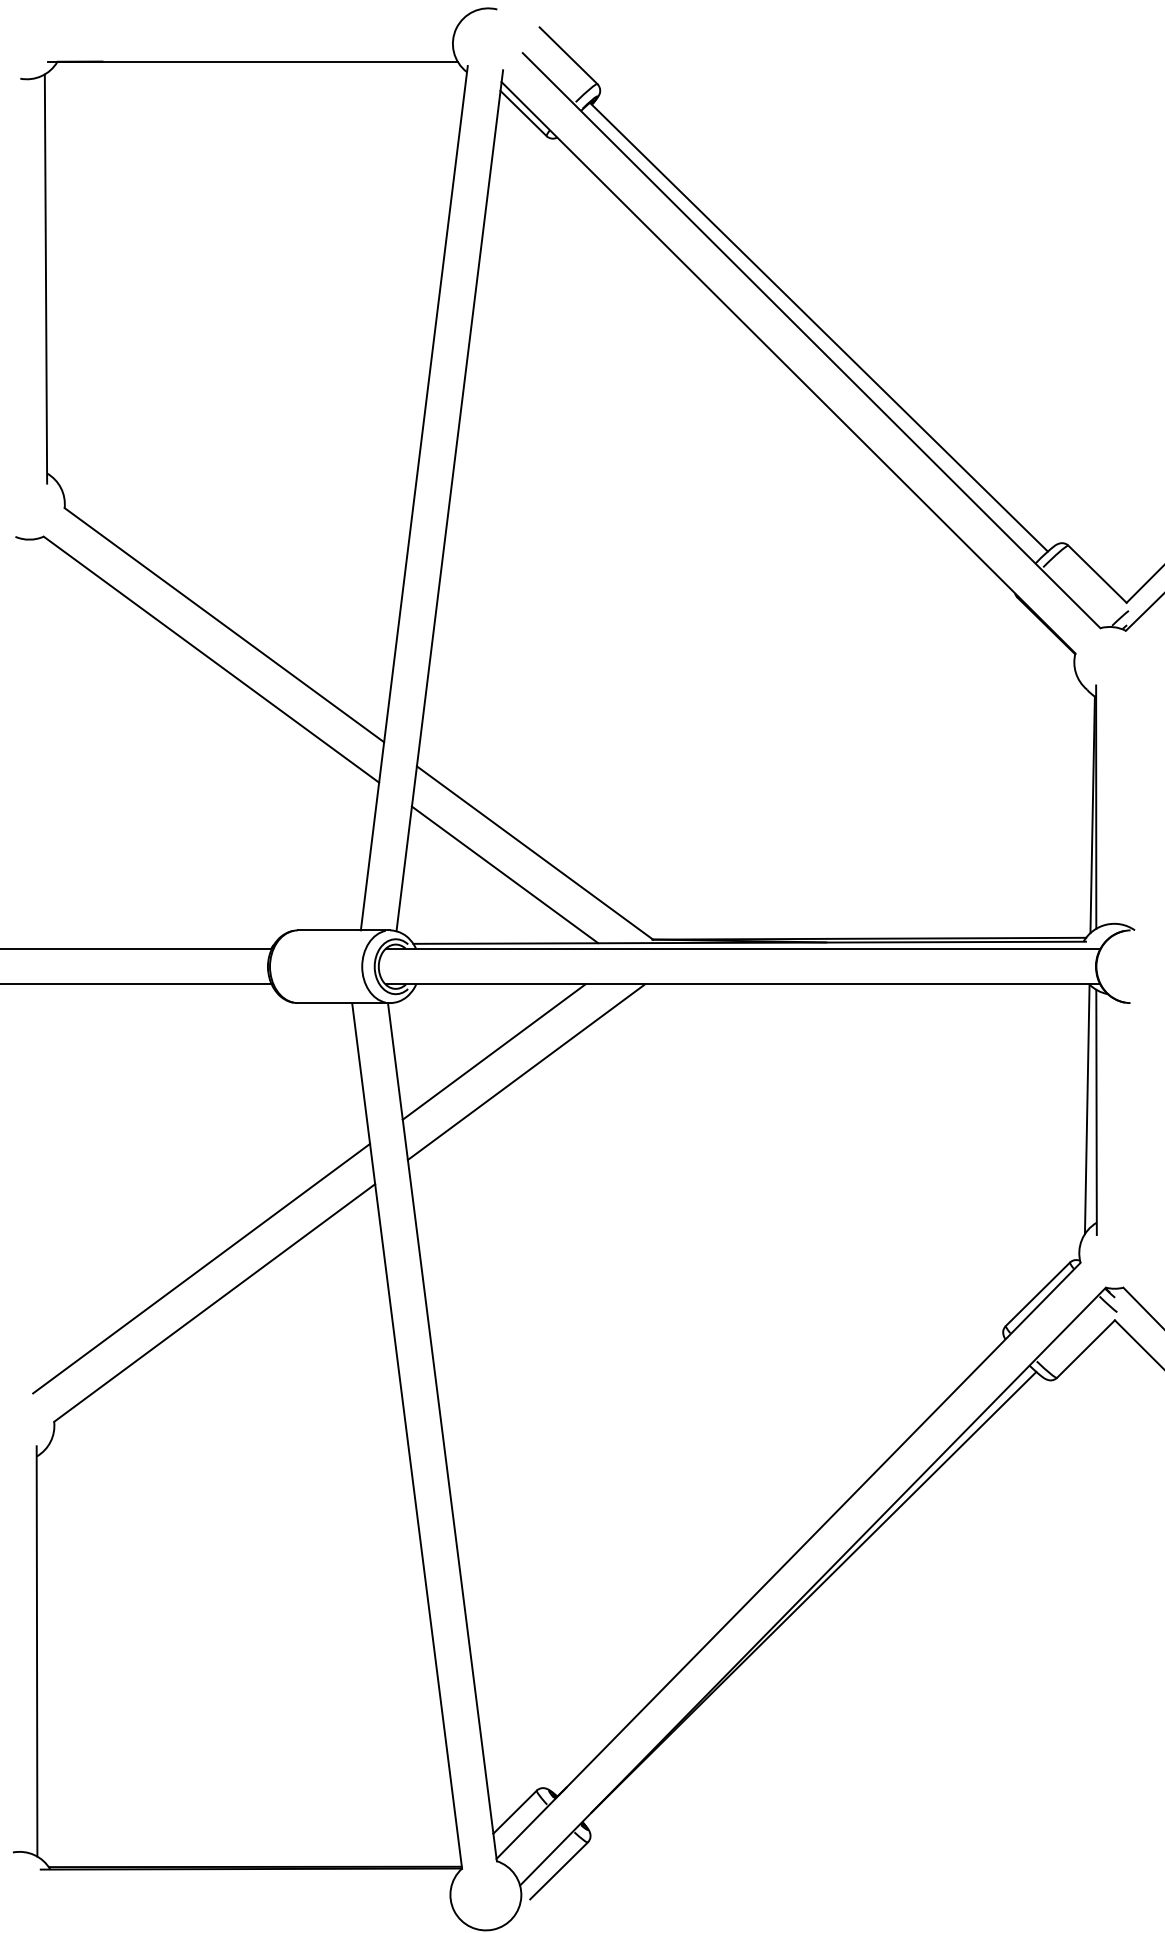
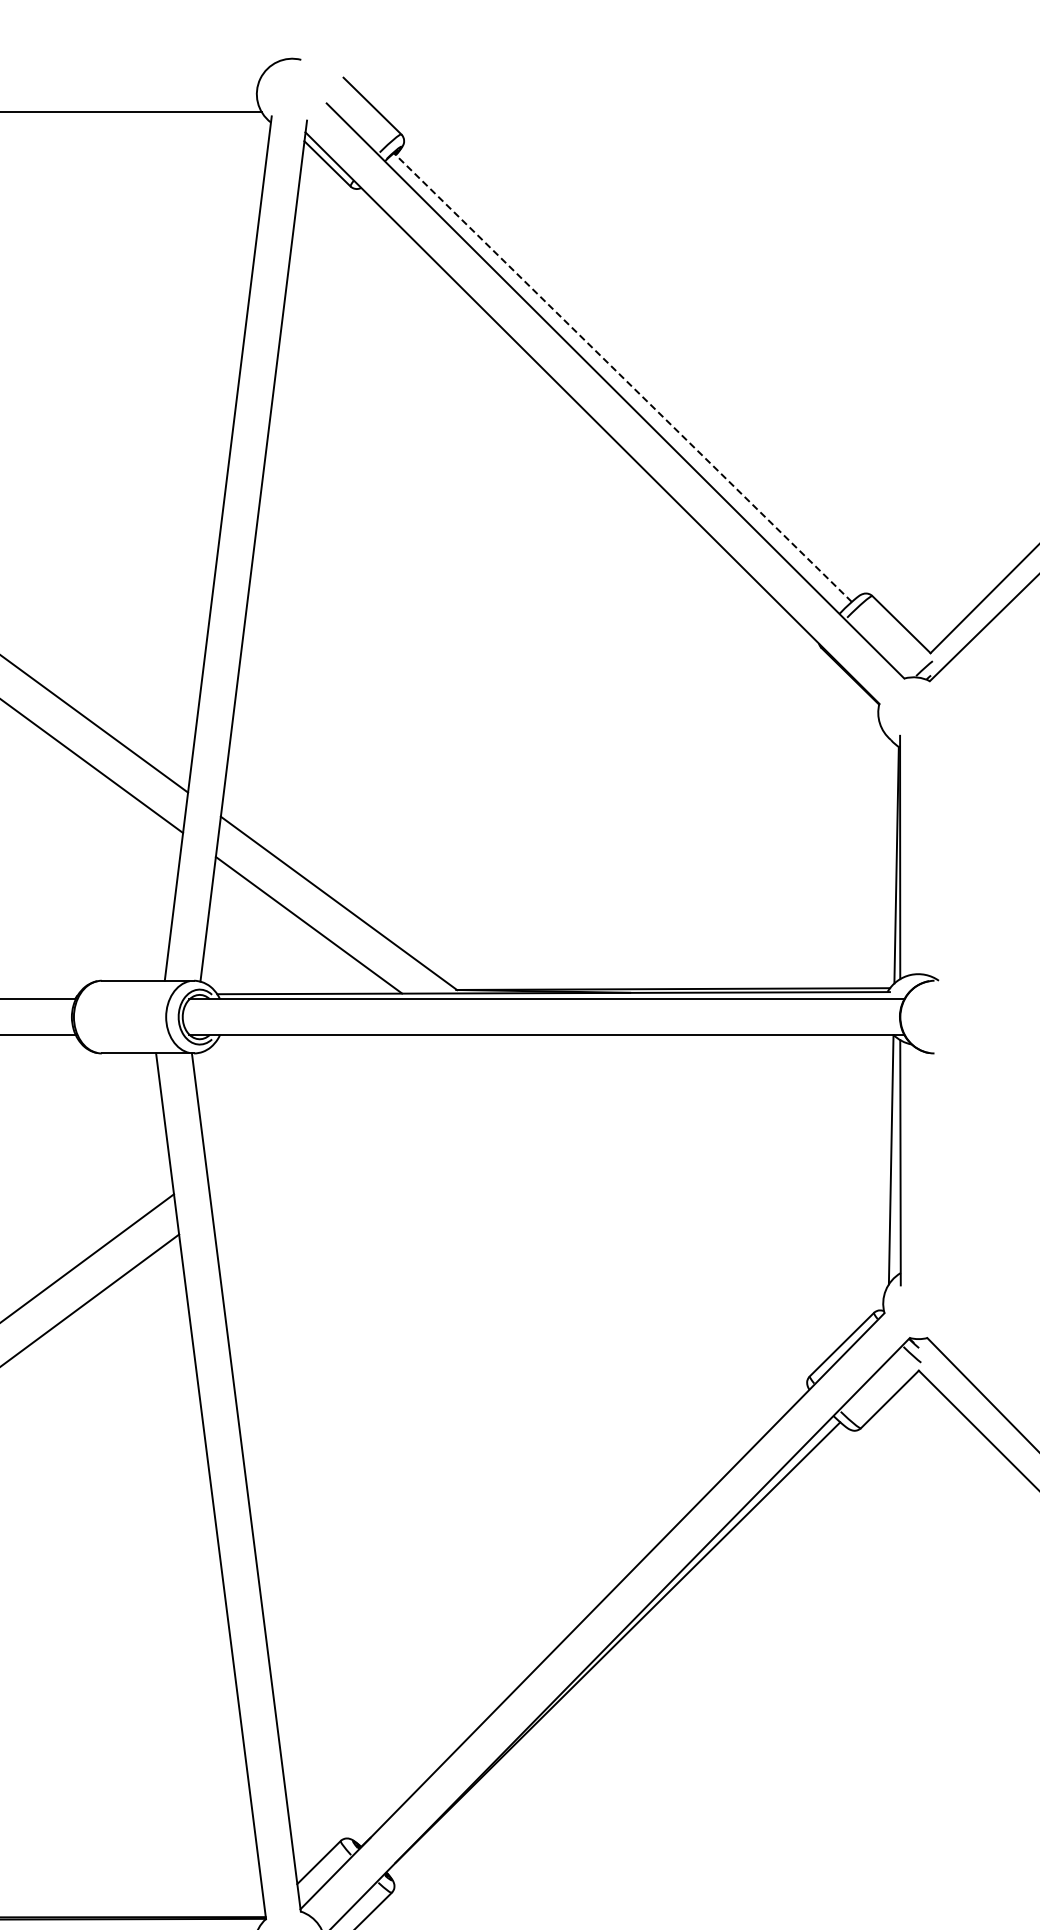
line: (818, 327) -> (622, 377), solid -> dashed
line: (493, 1051) -> (297, 1101), removed
line: (525, 1072) -> (329, 1122), removed

